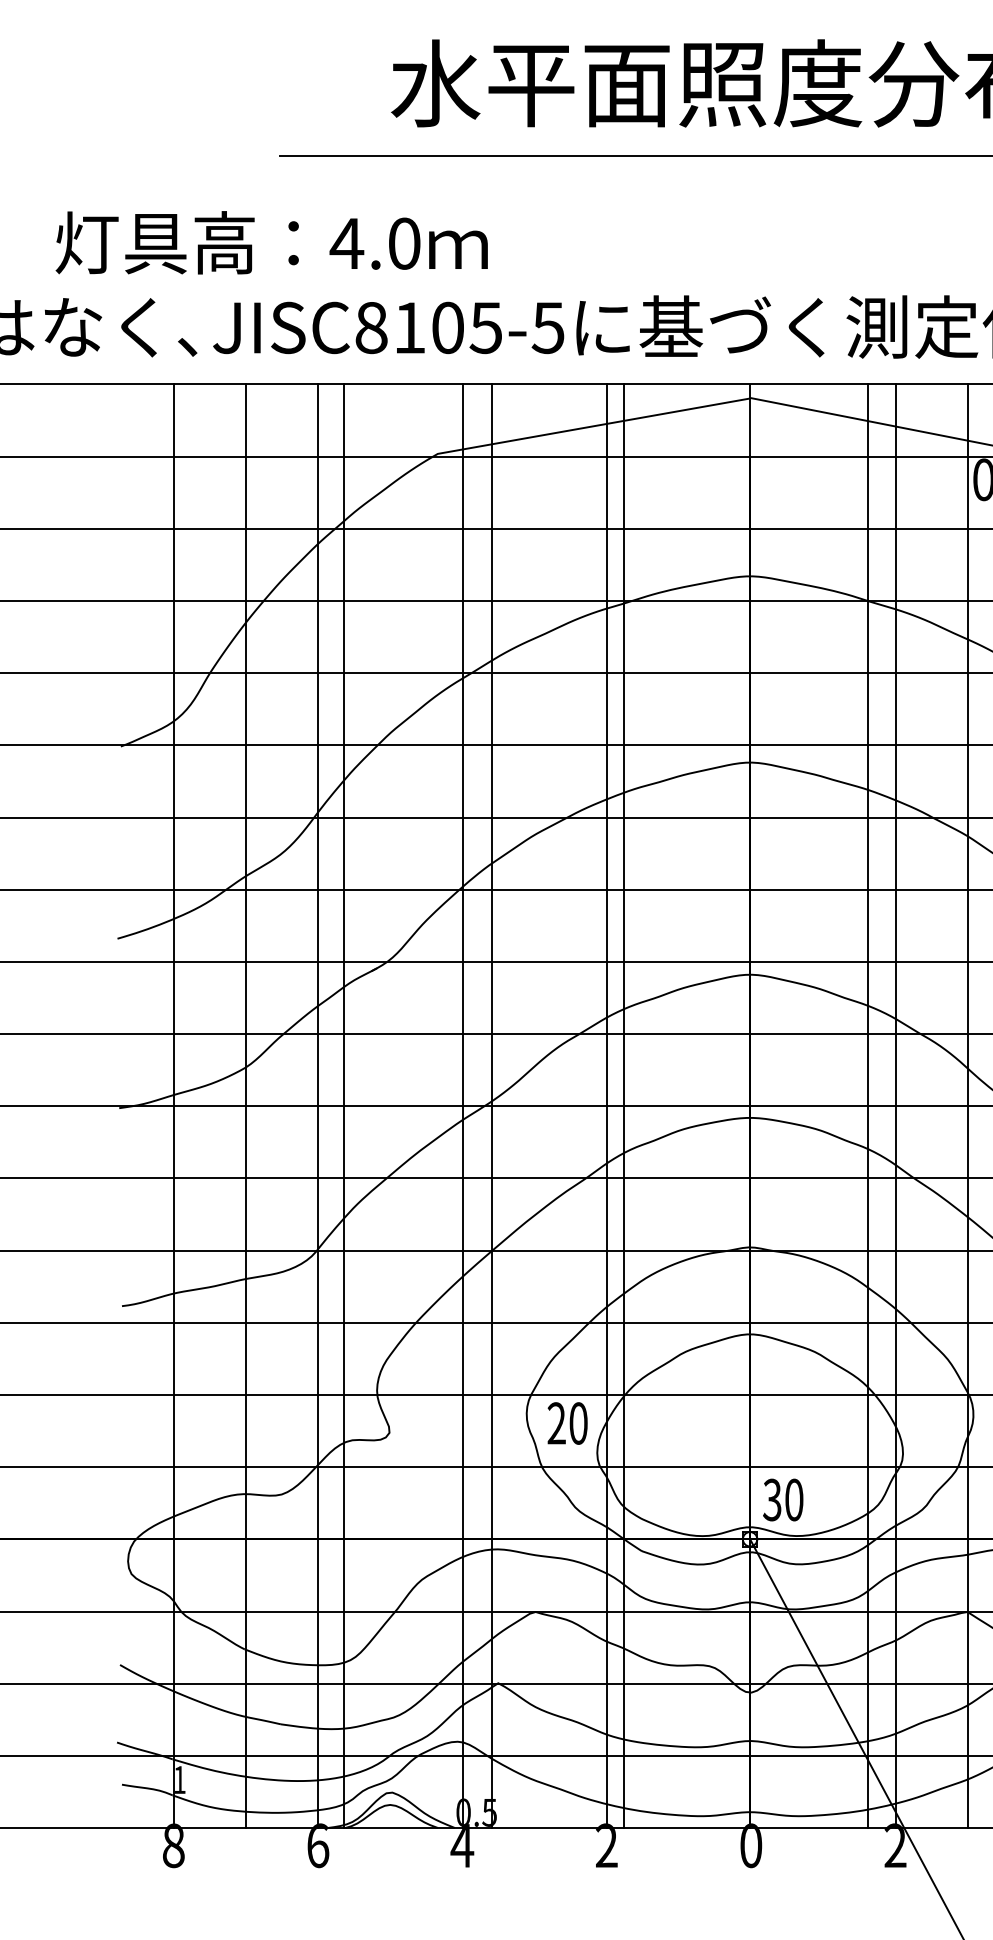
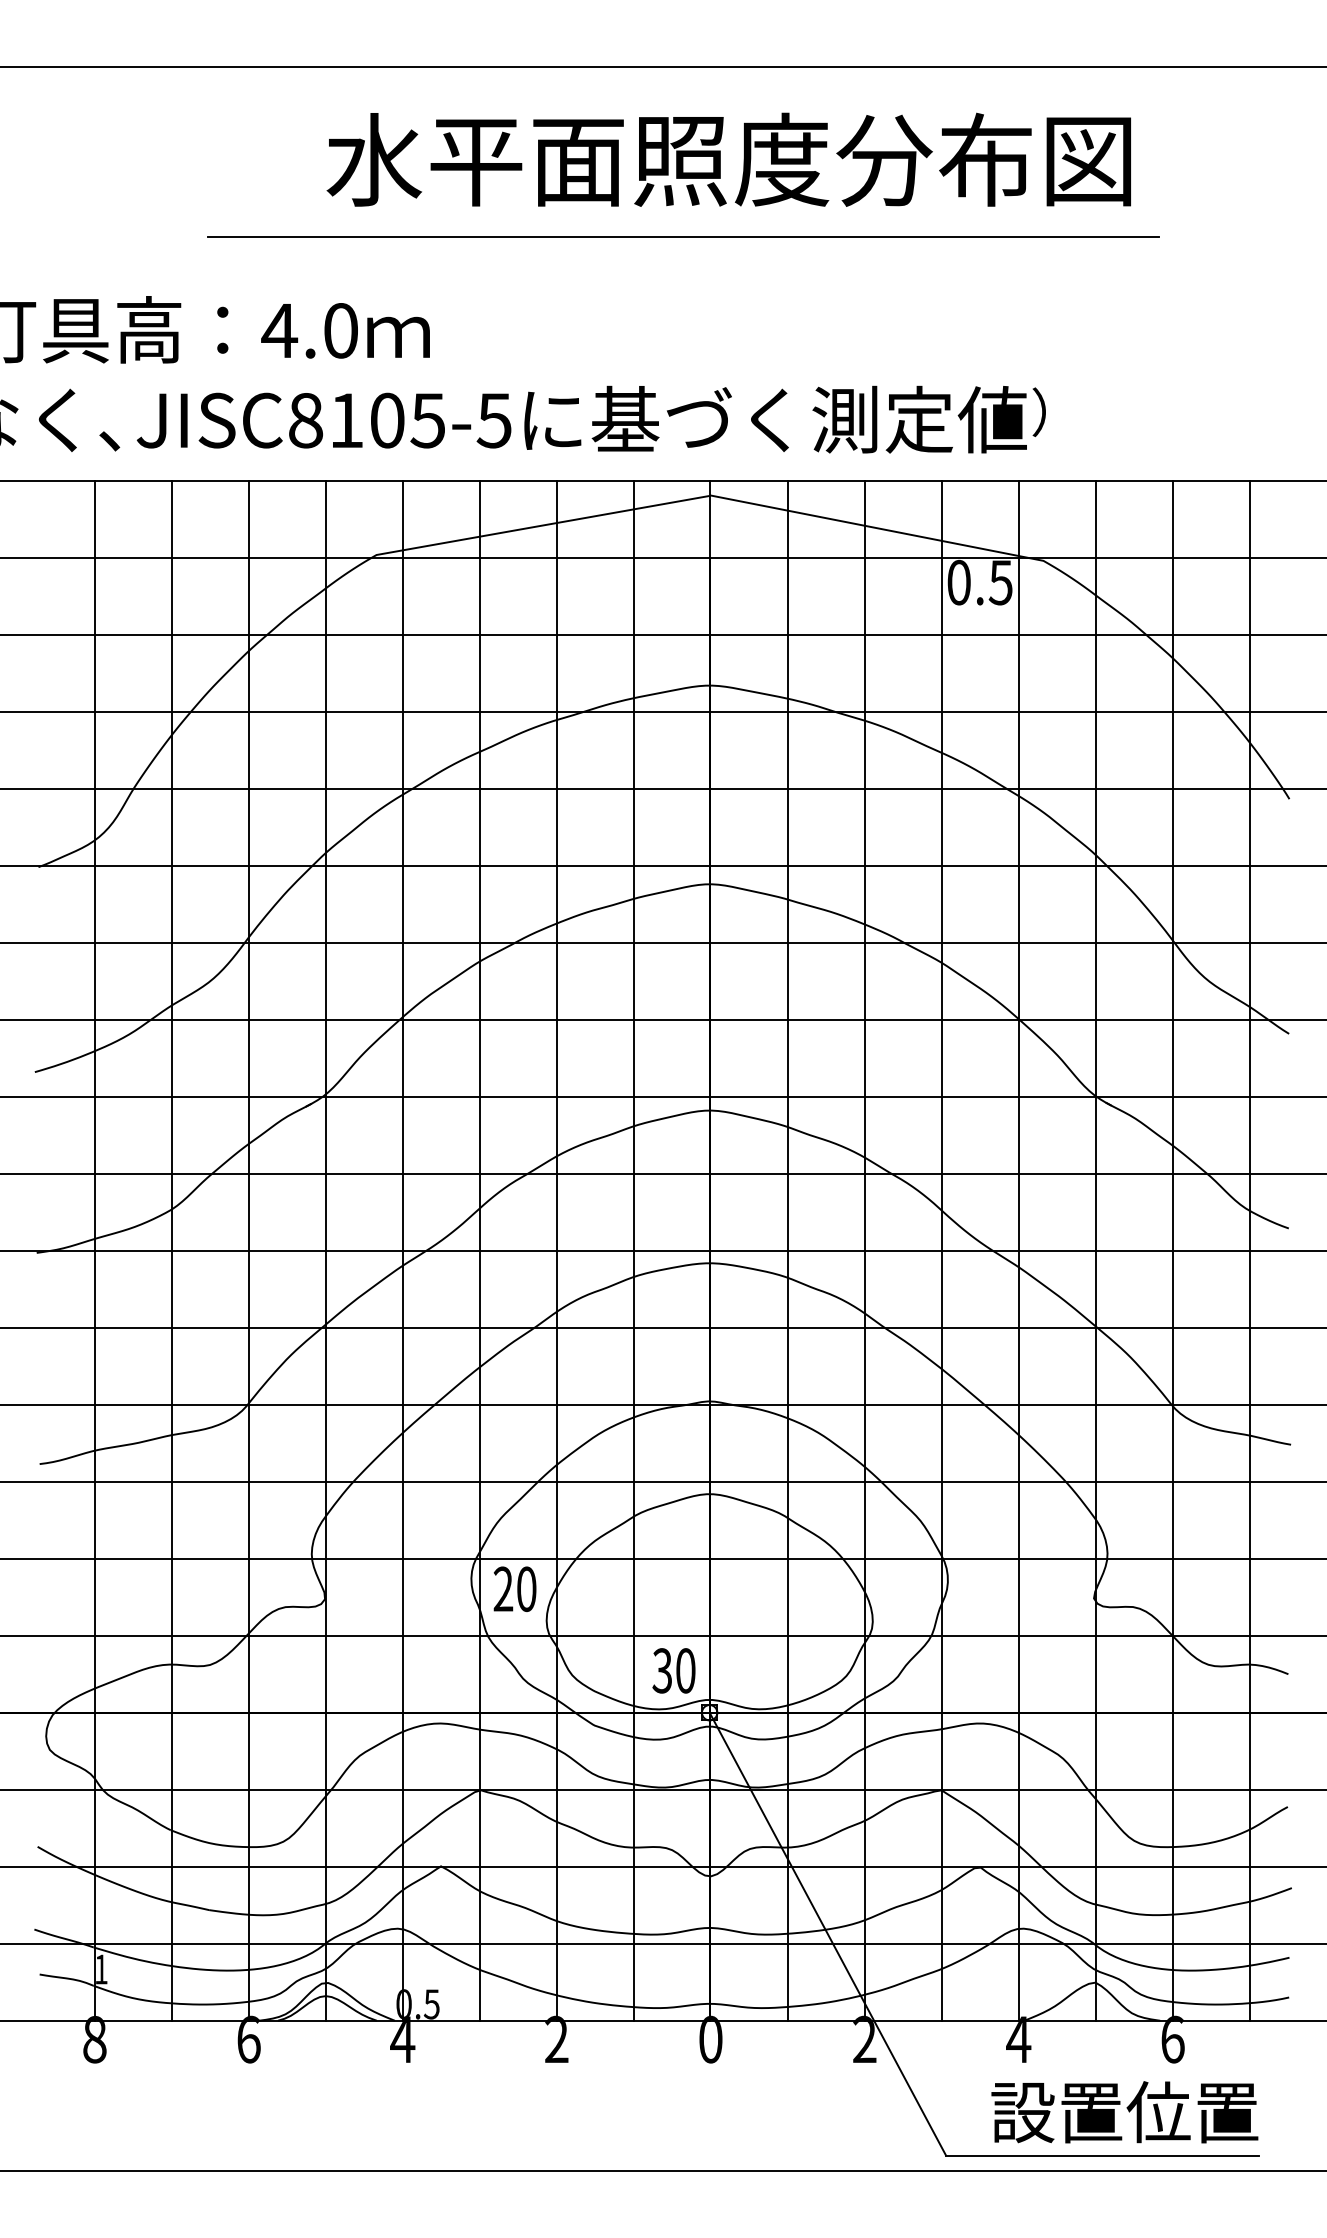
line: (344, 1105) -> (325, 1250), moved
line: (491, 1105) -> (479, 1250), moved
line: (623, 1105) -> (633, 1250), moved
line: (867, 1105) -> (787, 1250), moved
text: (782, 1499) -> (673, 1670), moved

